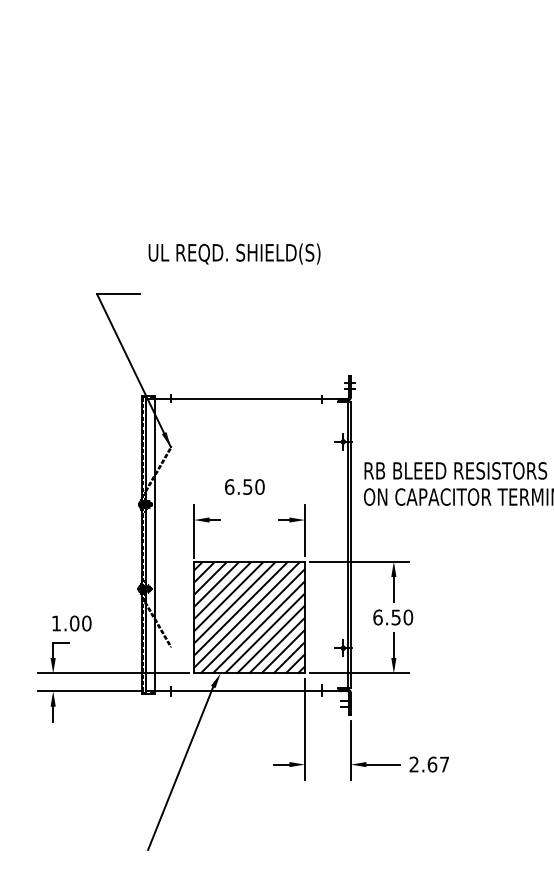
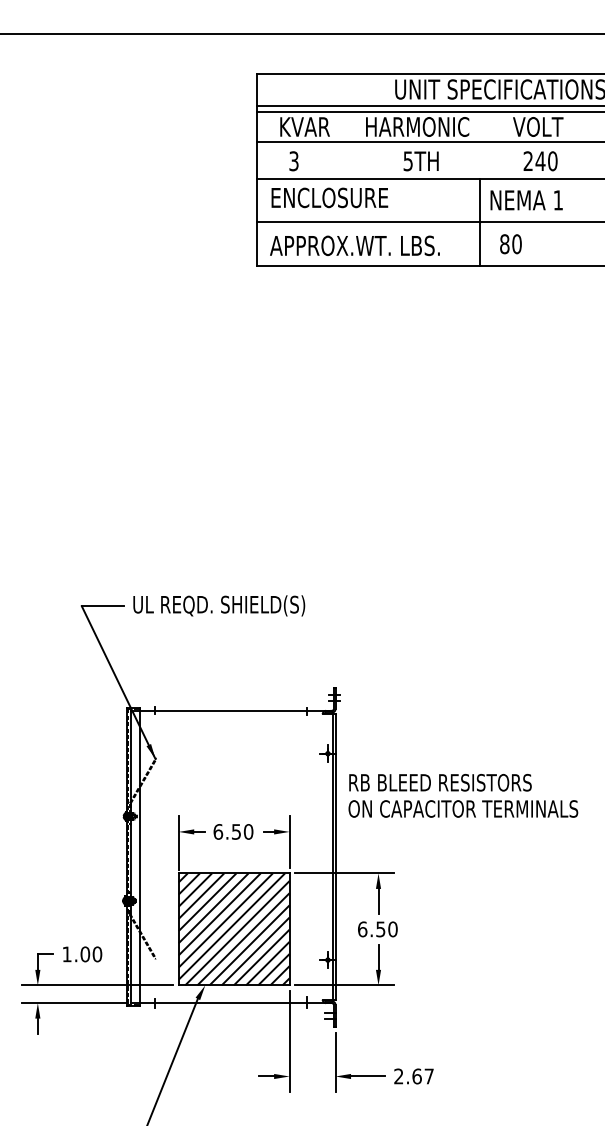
text: (234, 253) -> (219, 605), moved
text: (244, 486) -> (233, 831), moved
text: (71, 623) -> (82, 954), moved

